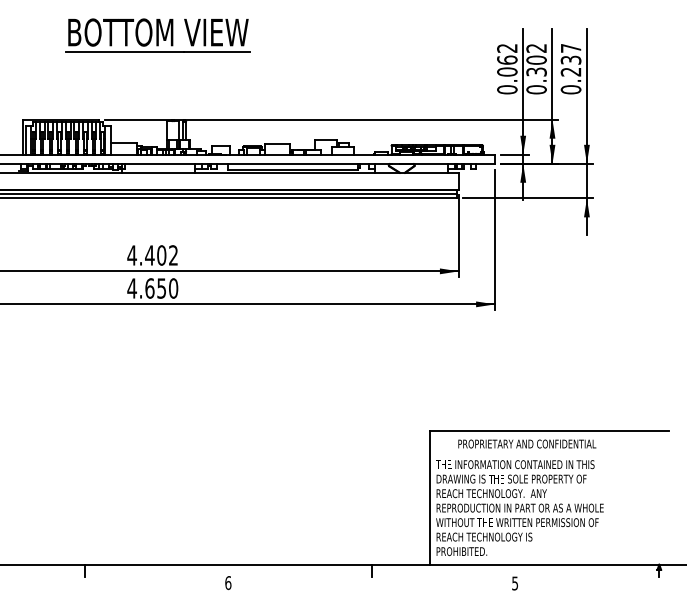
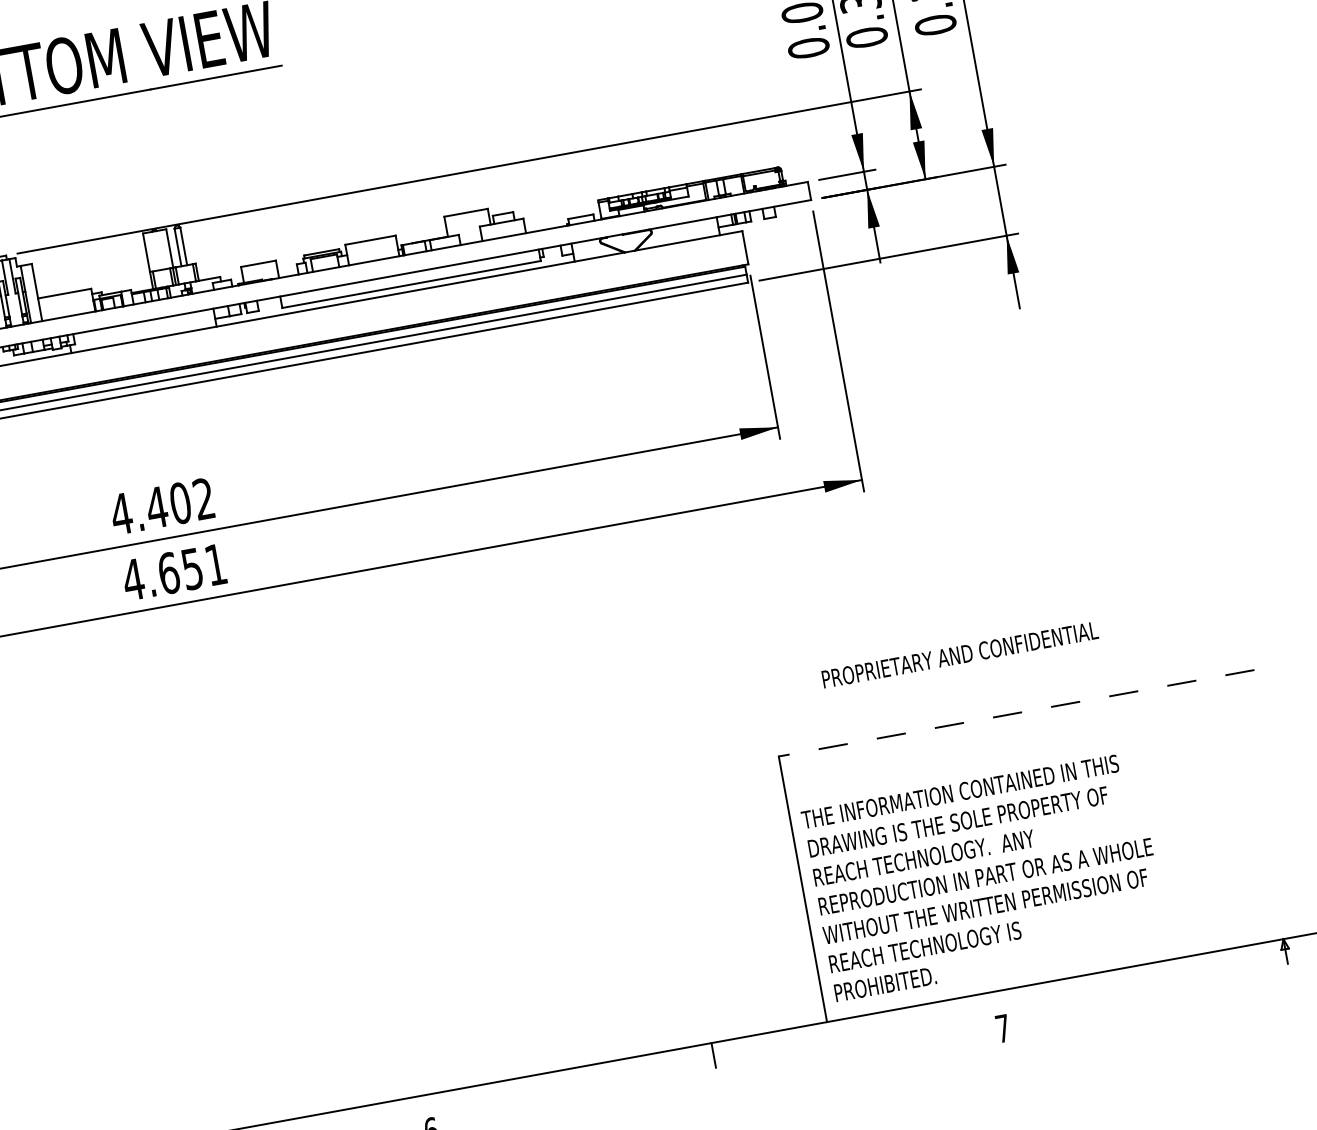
text: (173, 288) -> (215, 564), 4.650 -> 4.651
line: (549, 431) -> (1016, 713), solid -> dashed
text: (527, 443) -> (960, 653), moved
text: (514, 583) -> (1001, 1028), 5 -> 7

